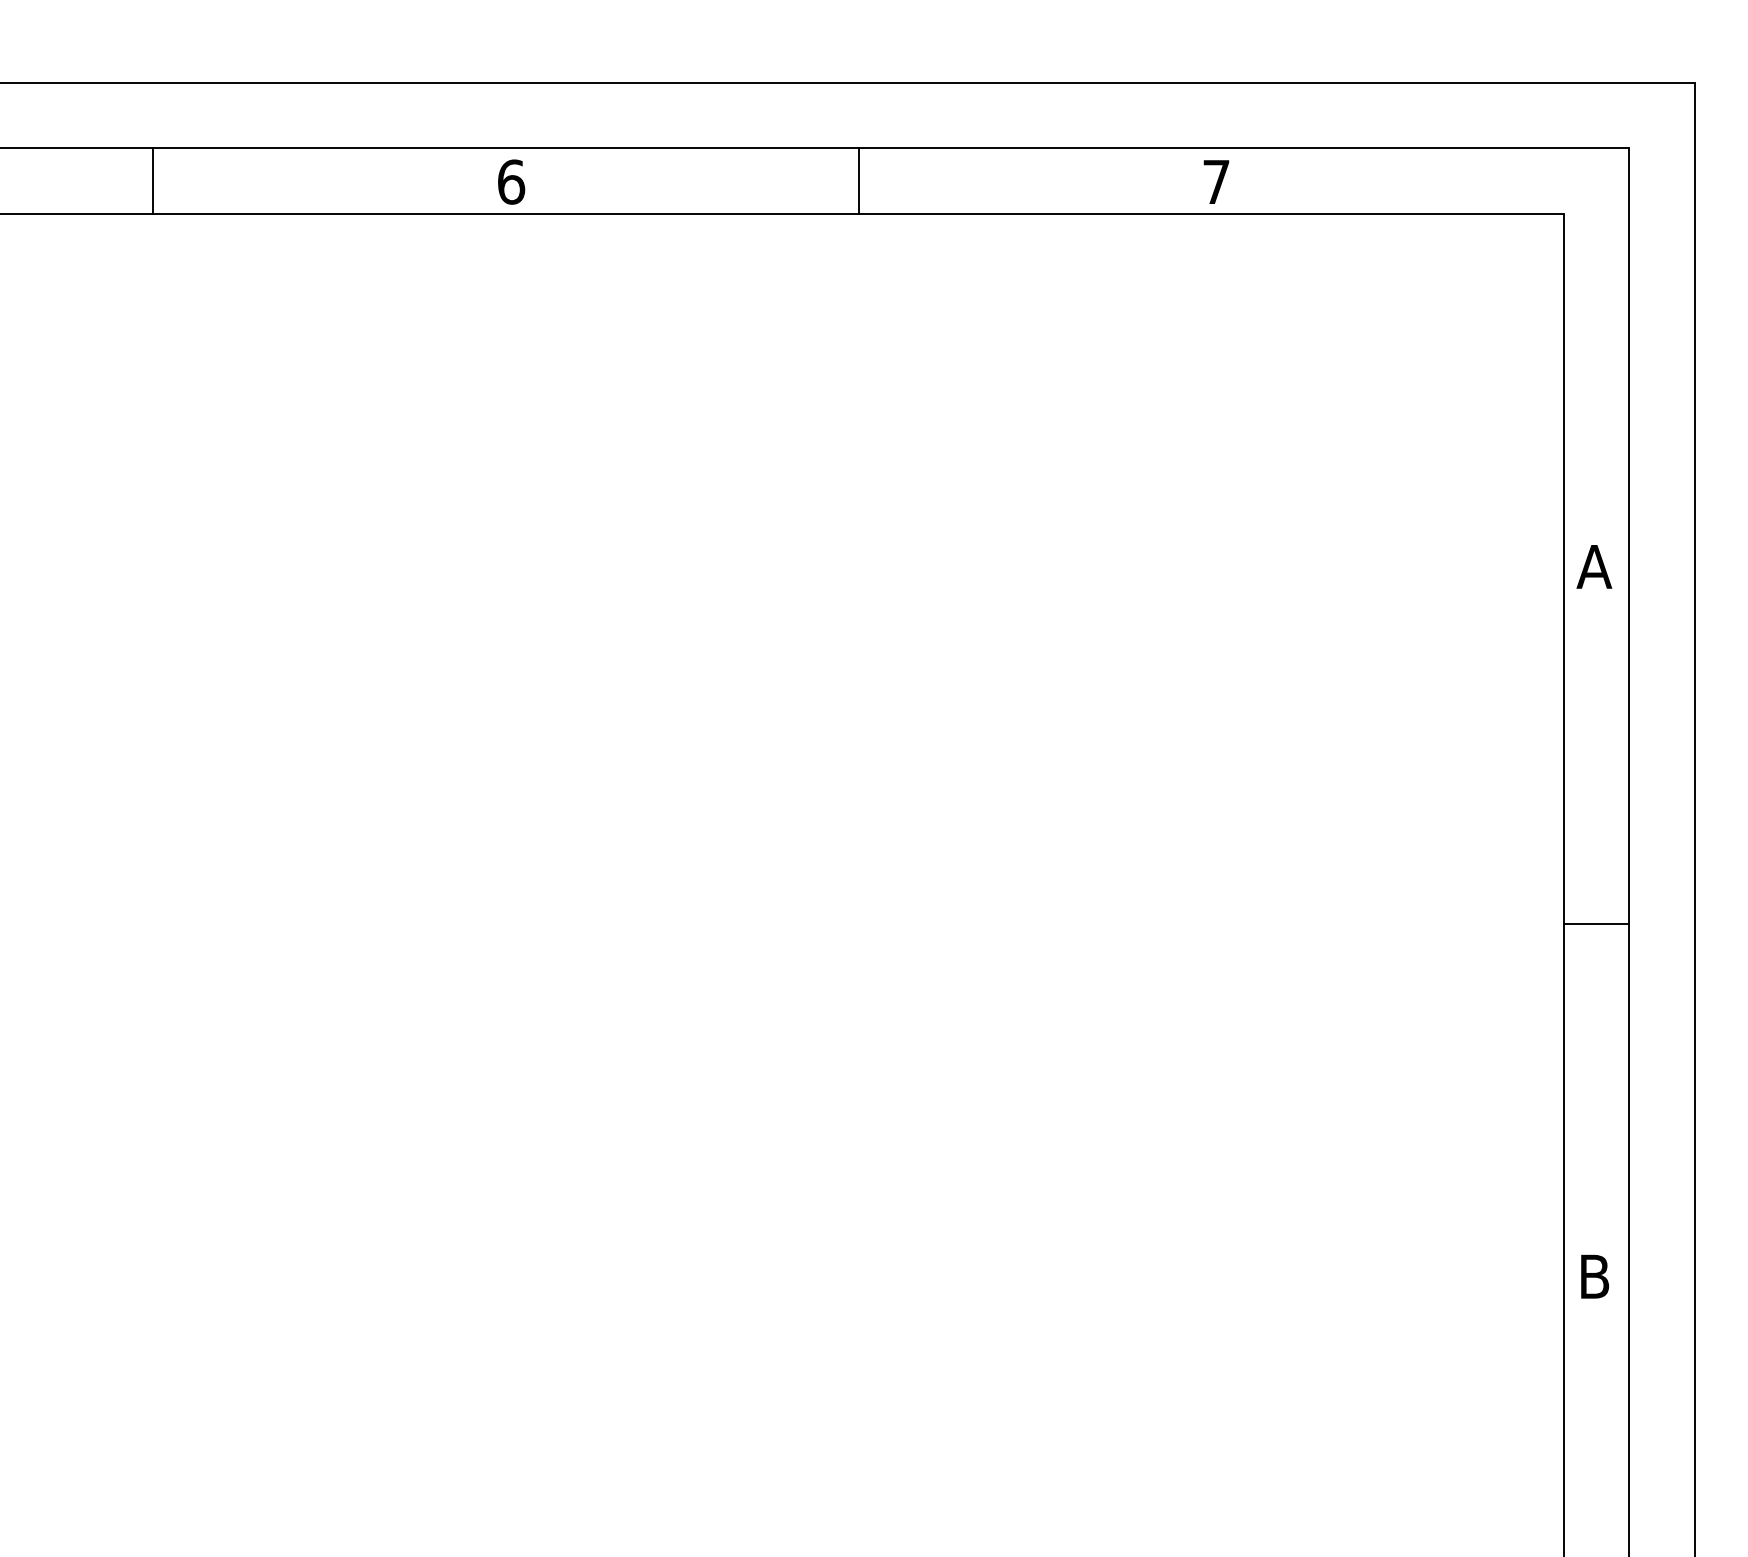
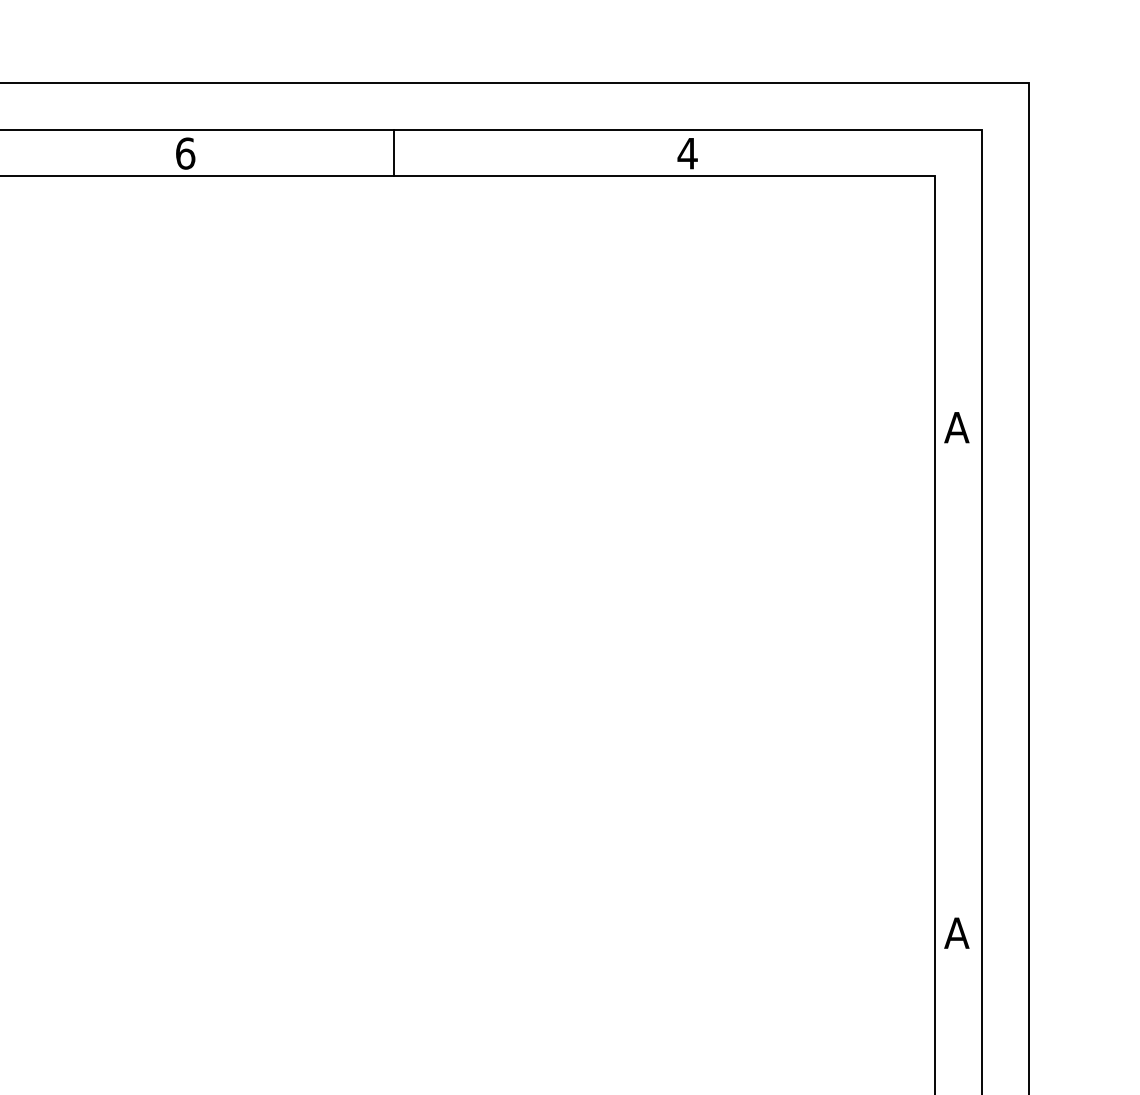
line: (858, 181) -> (394, 153), moved
text: (1216, 181) -> (687, 153), 7 -> 4
line: (1596, 923) -> (958, 681), removed
text: (1594, 1276) -> (956, 933), B -> A

